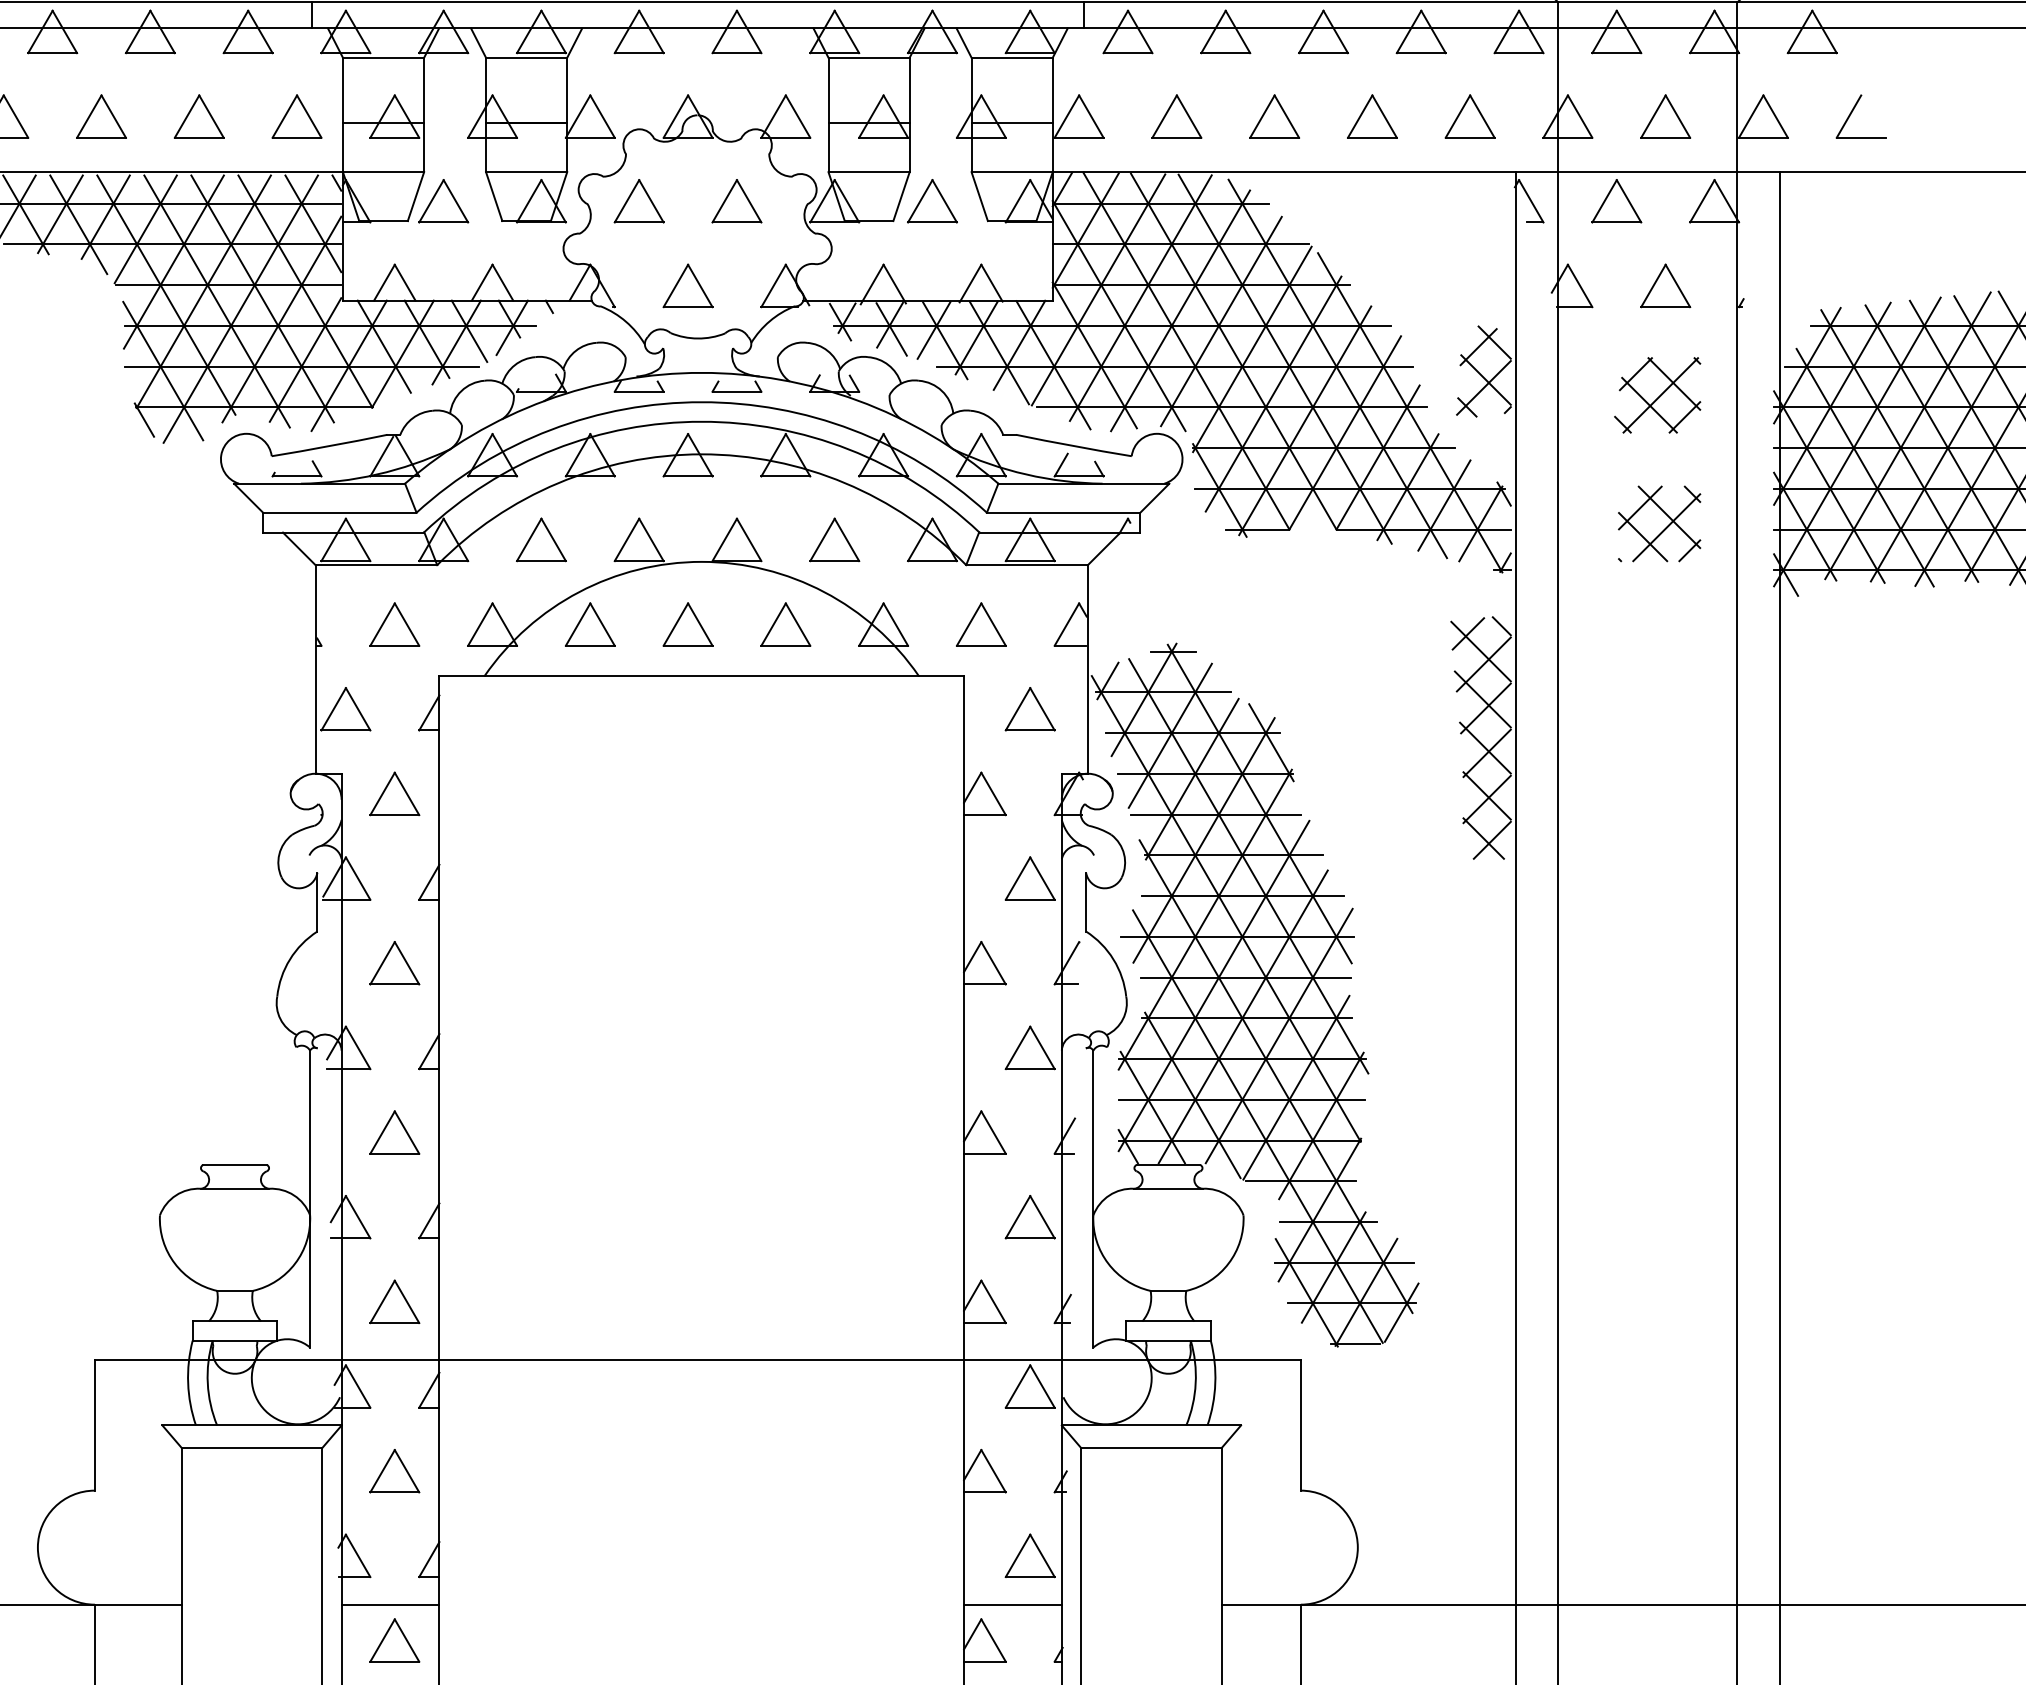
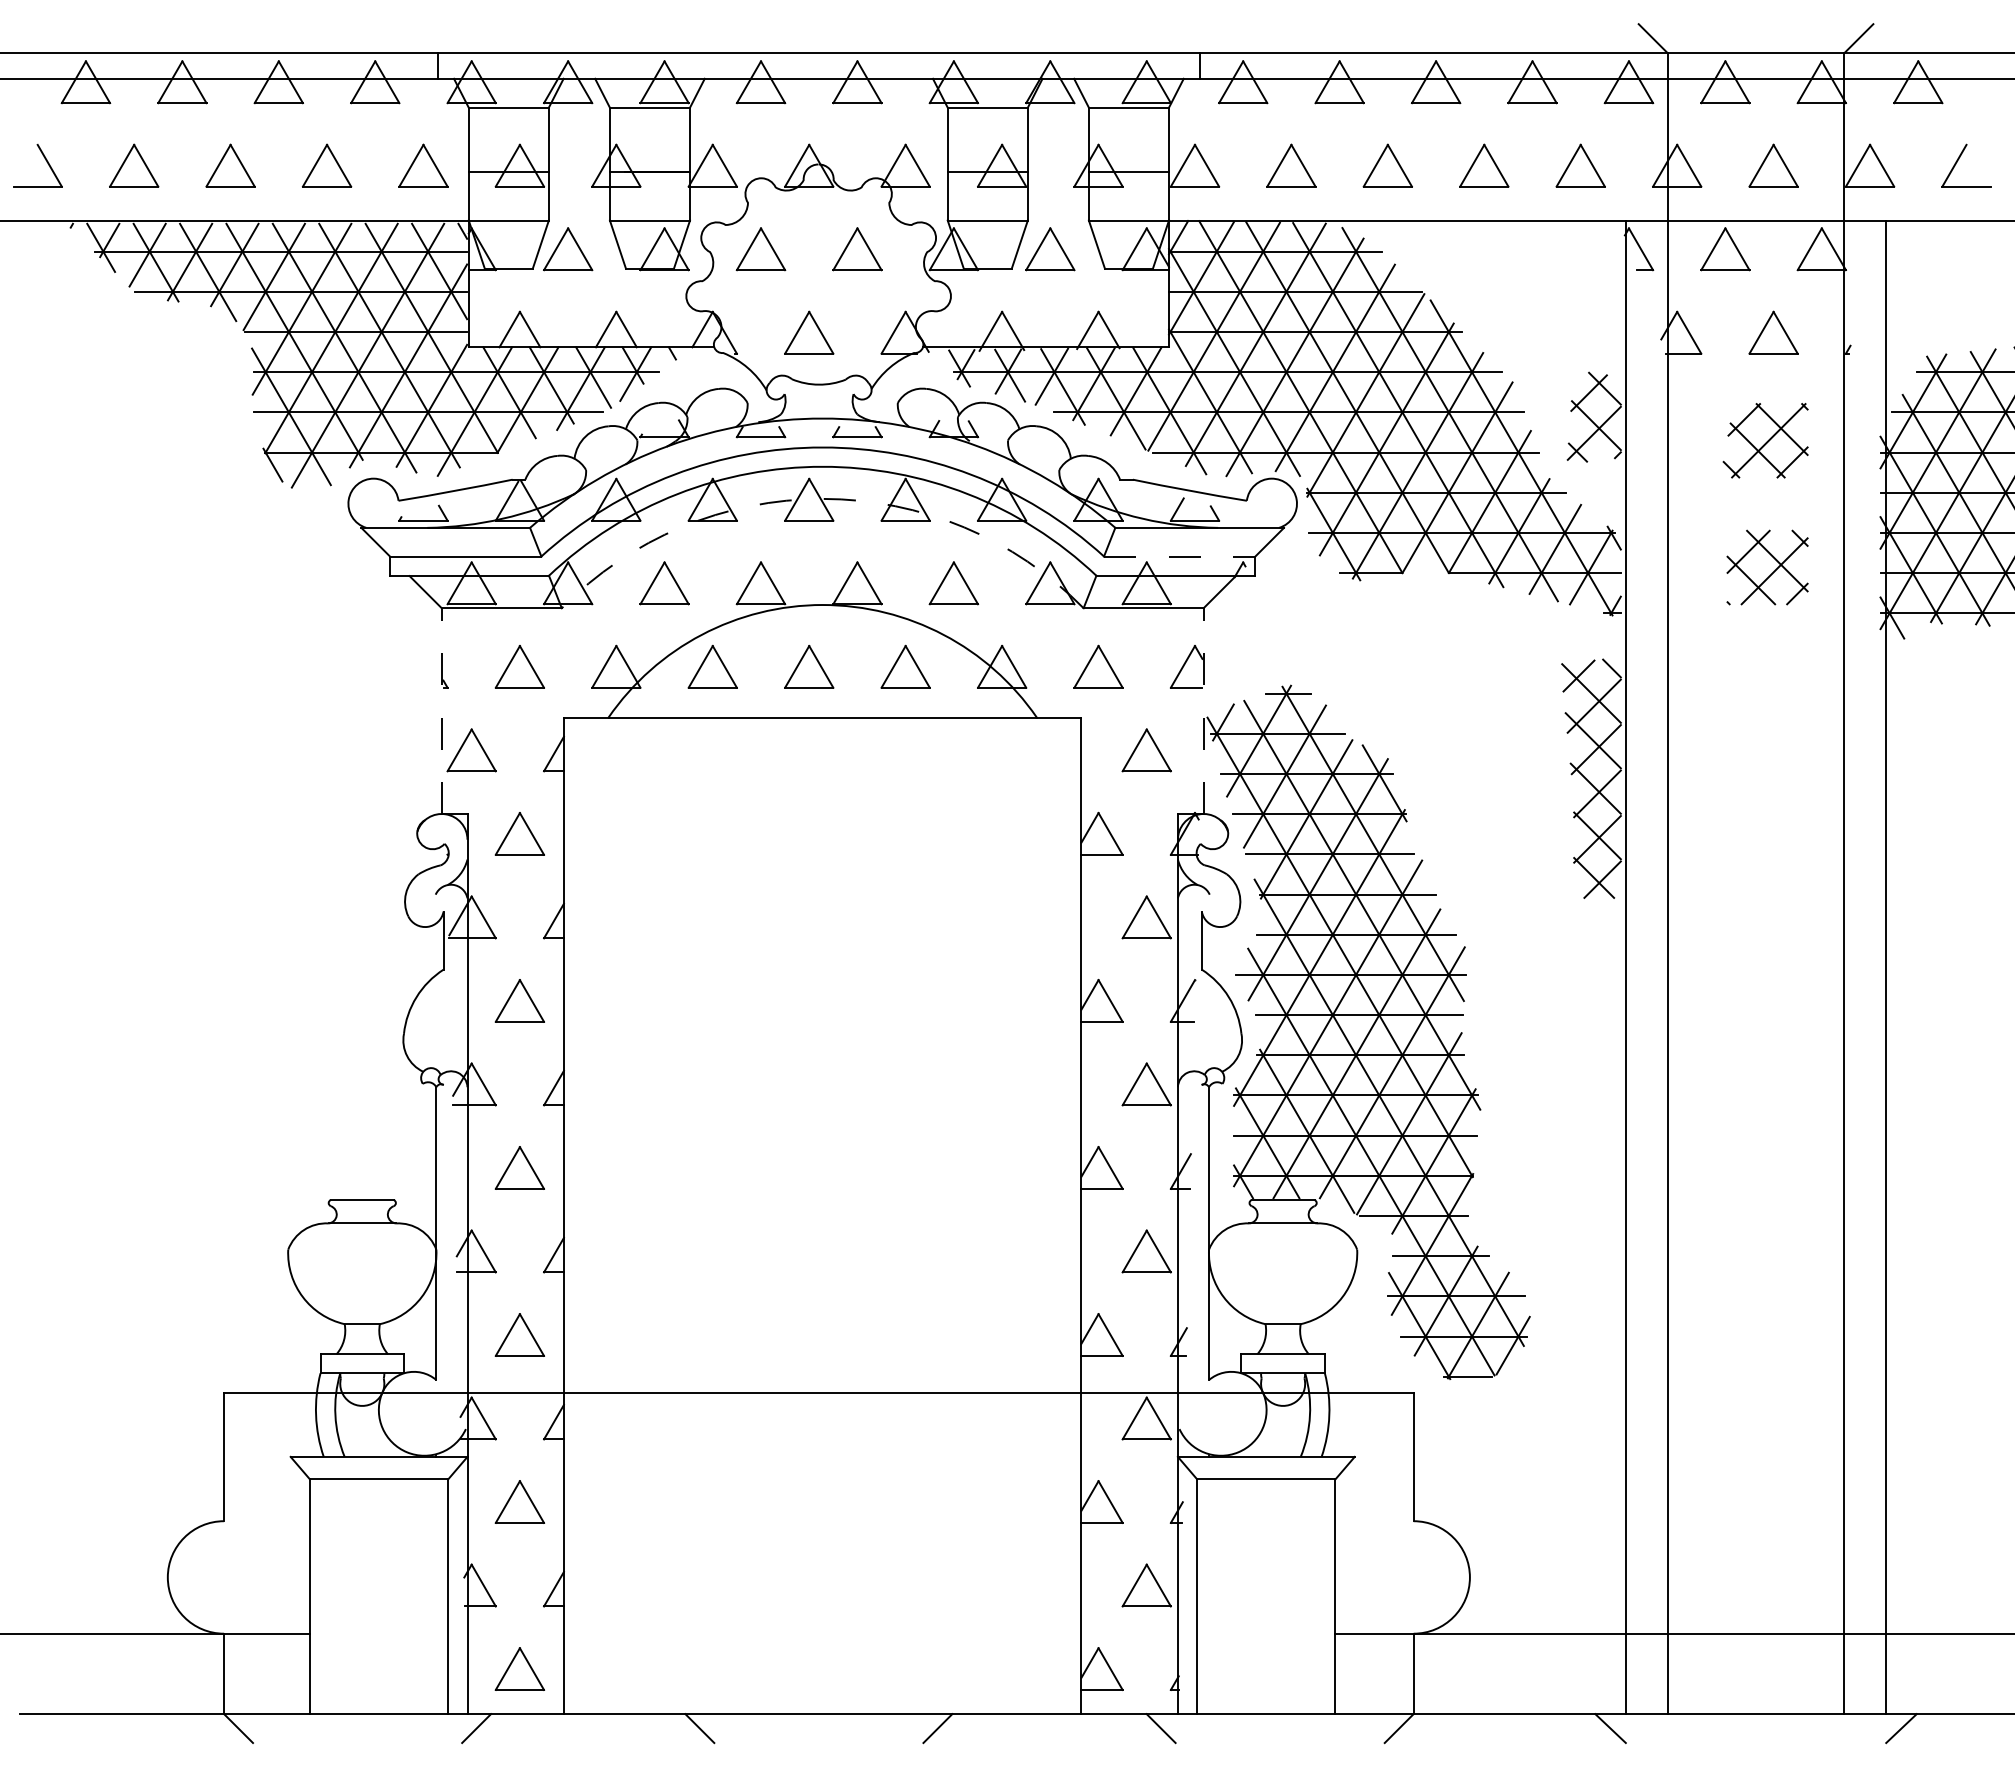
arc: (701, 453) -> (822, 498), solid -> dashed
line: (1064, 512) -> (1180, 556), solid -> dashed
line: (315, 669) -> (441, 711), solid -> dashed
line: (1087, 669) -> (1203, 711), solid -> dashed
line: (390, 1604) -> (515, 1633), removed
line: (1012, 1604) -> (1129, 1633), removed

